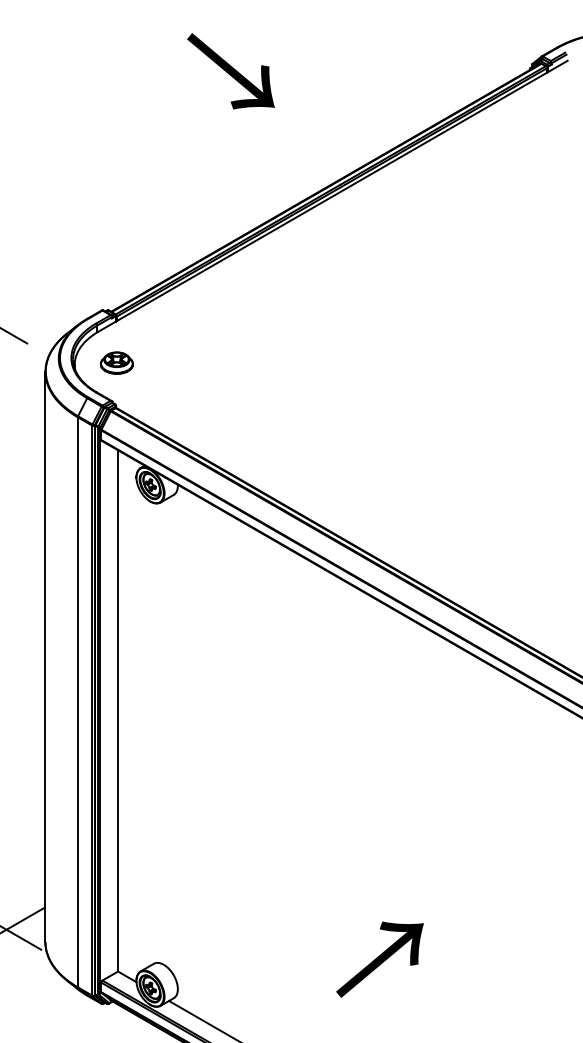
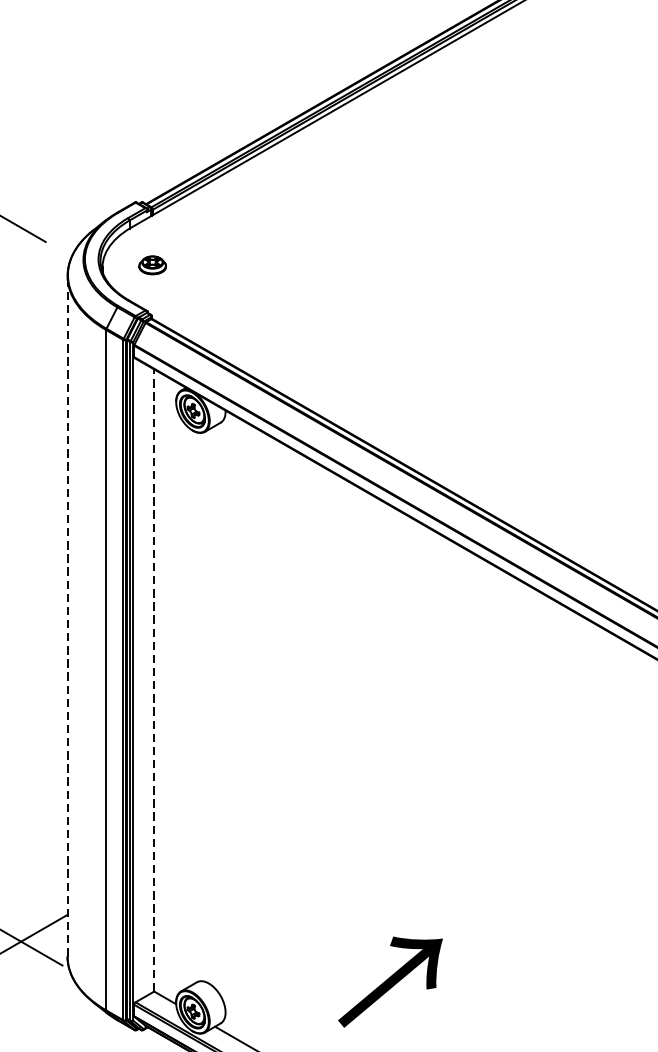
part: (116, 362) -> (152, 264), size x0.7
line: (45, 656) -> (67, 615), solid -> dashed
line: (117, 710) -> (153, 679), solid -> dashed
text: (379, 959) -> (389, 981), moved

